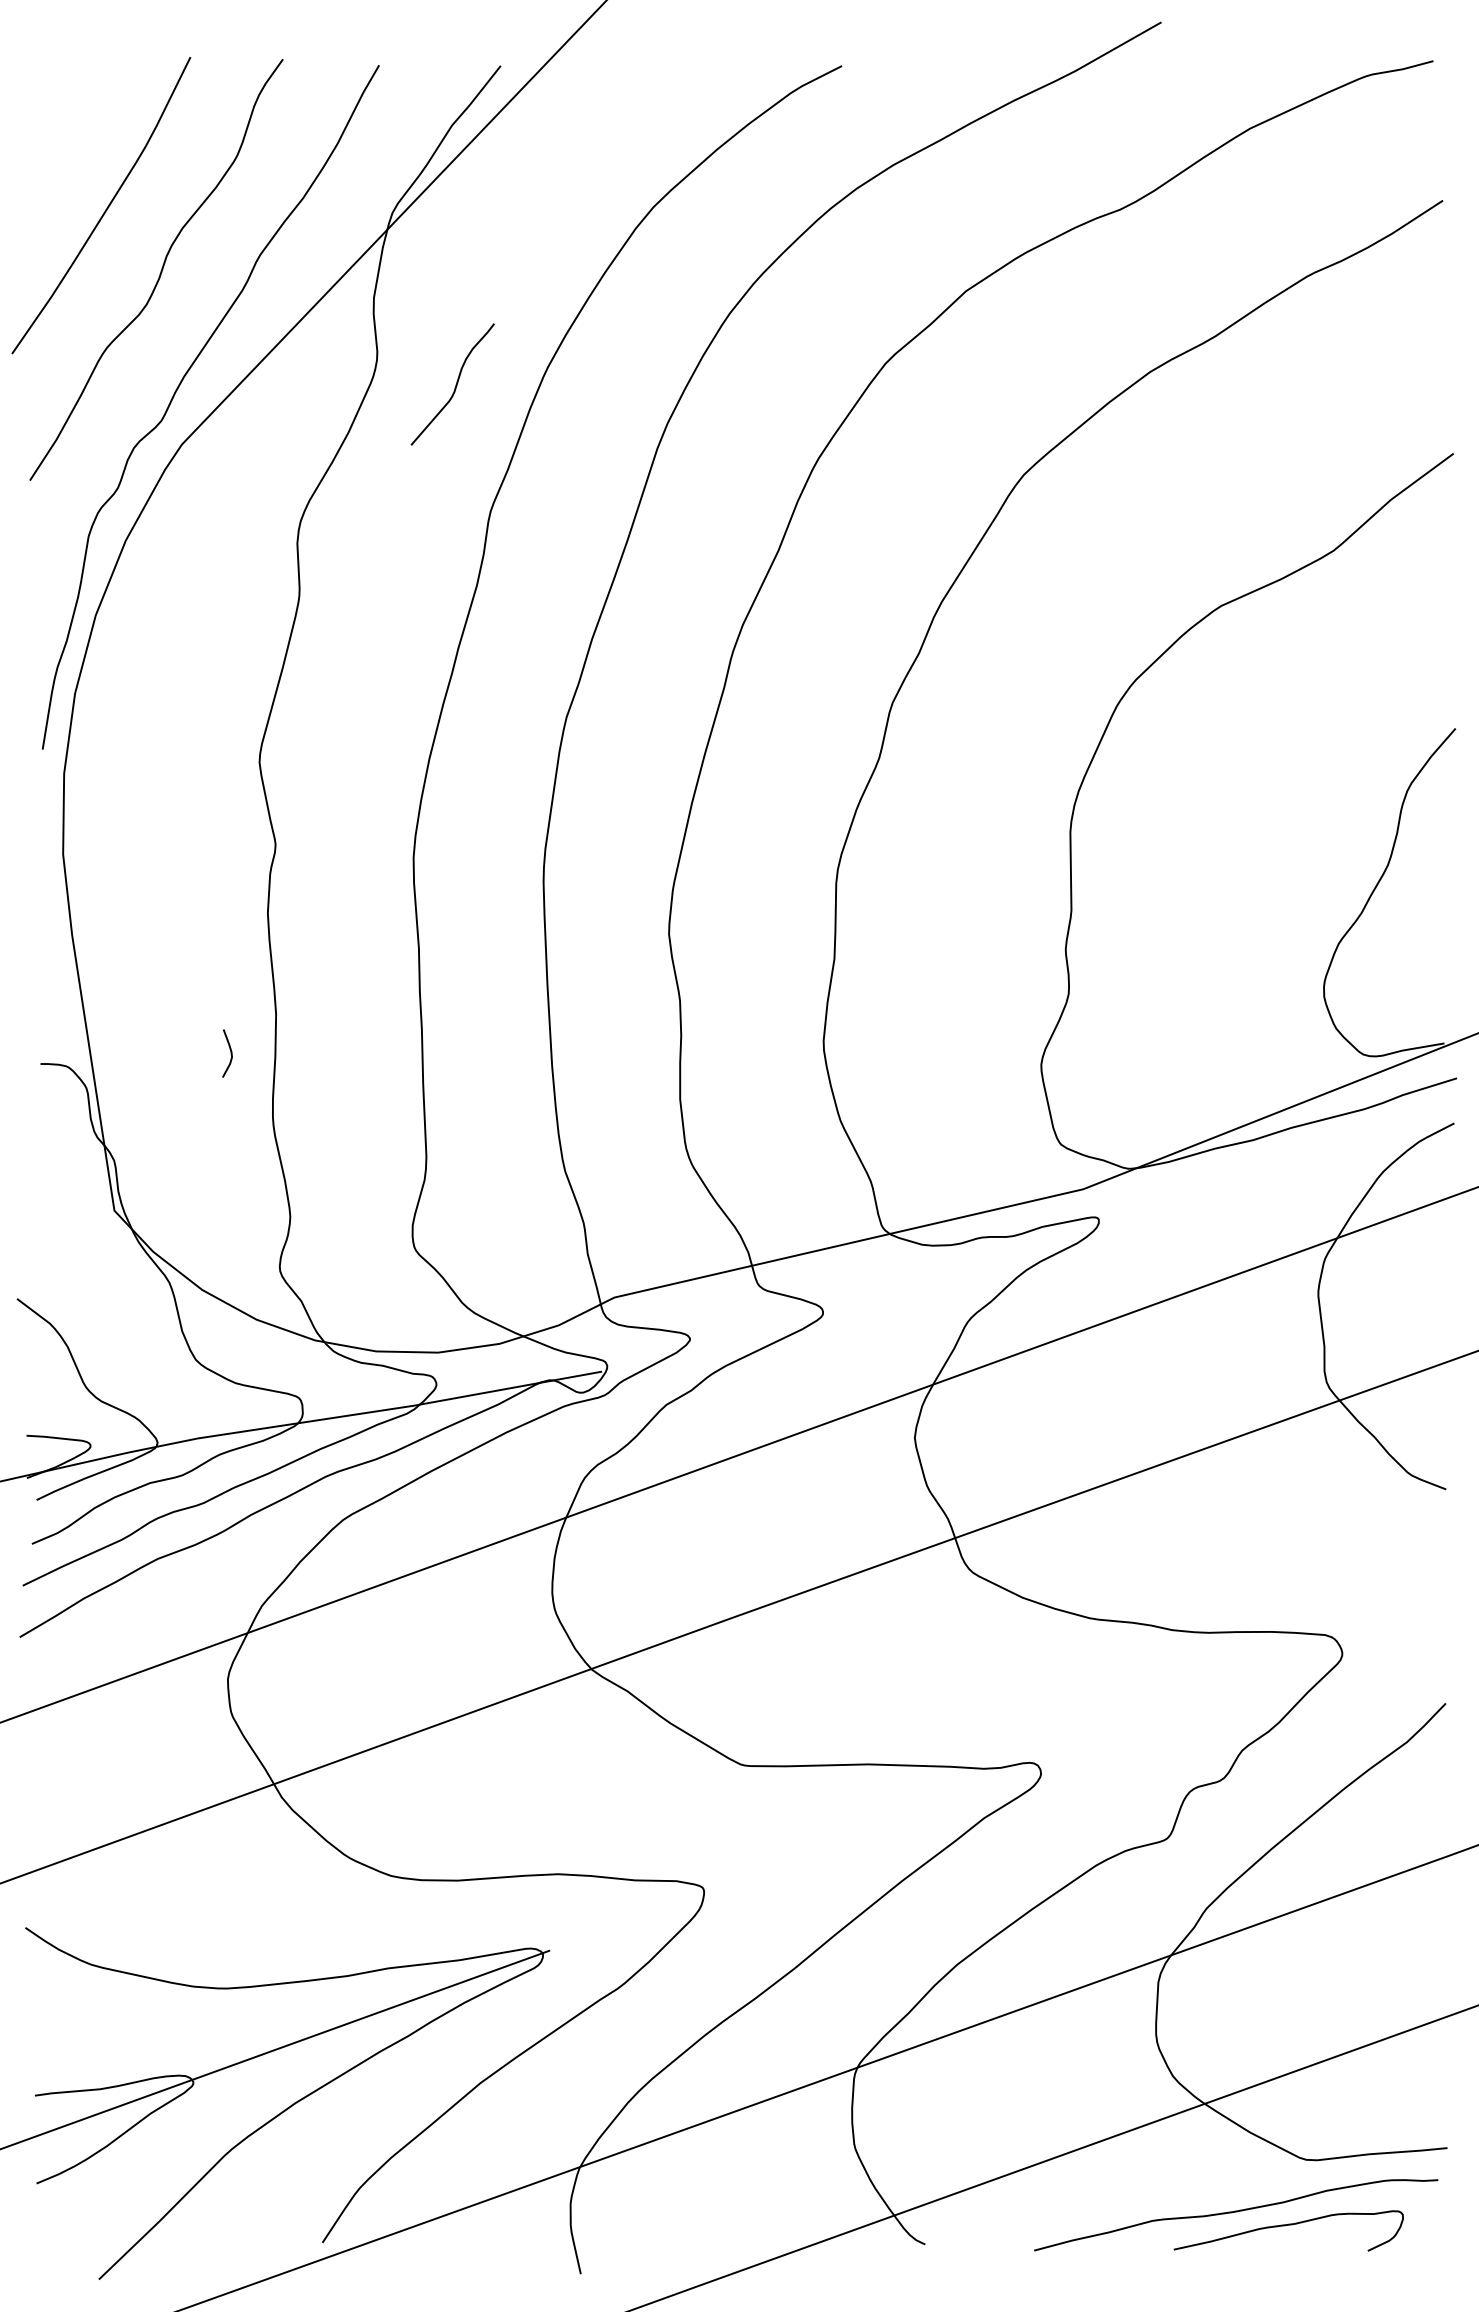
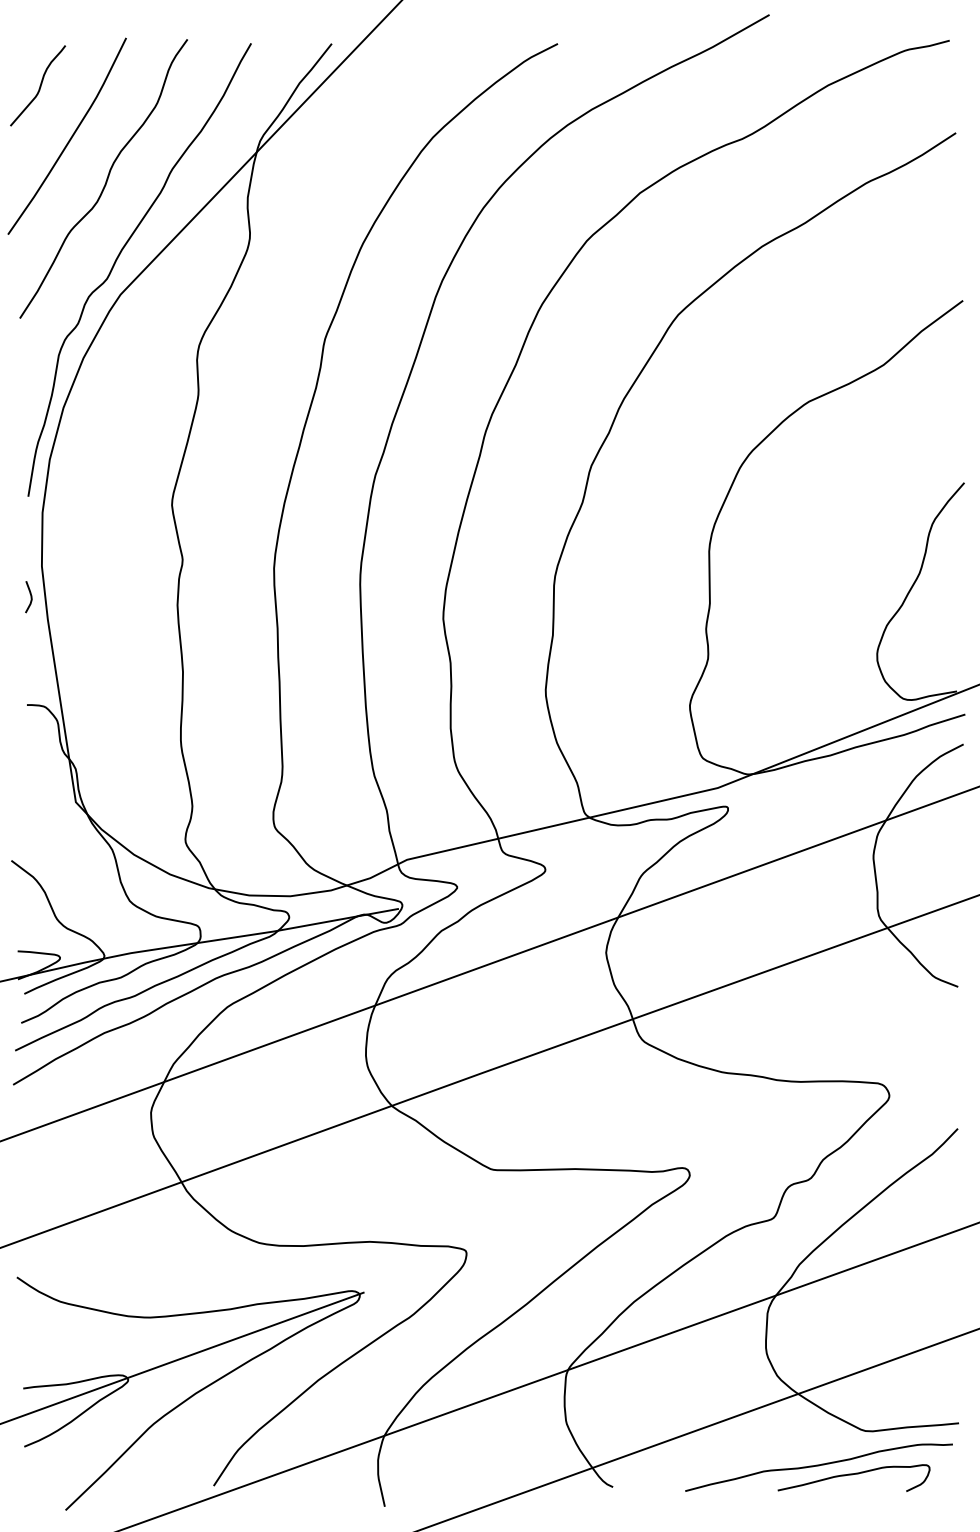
curve: (454, 383) -> (39, 85), moved
curve: (230, 1054) -> (30, 597), moved

